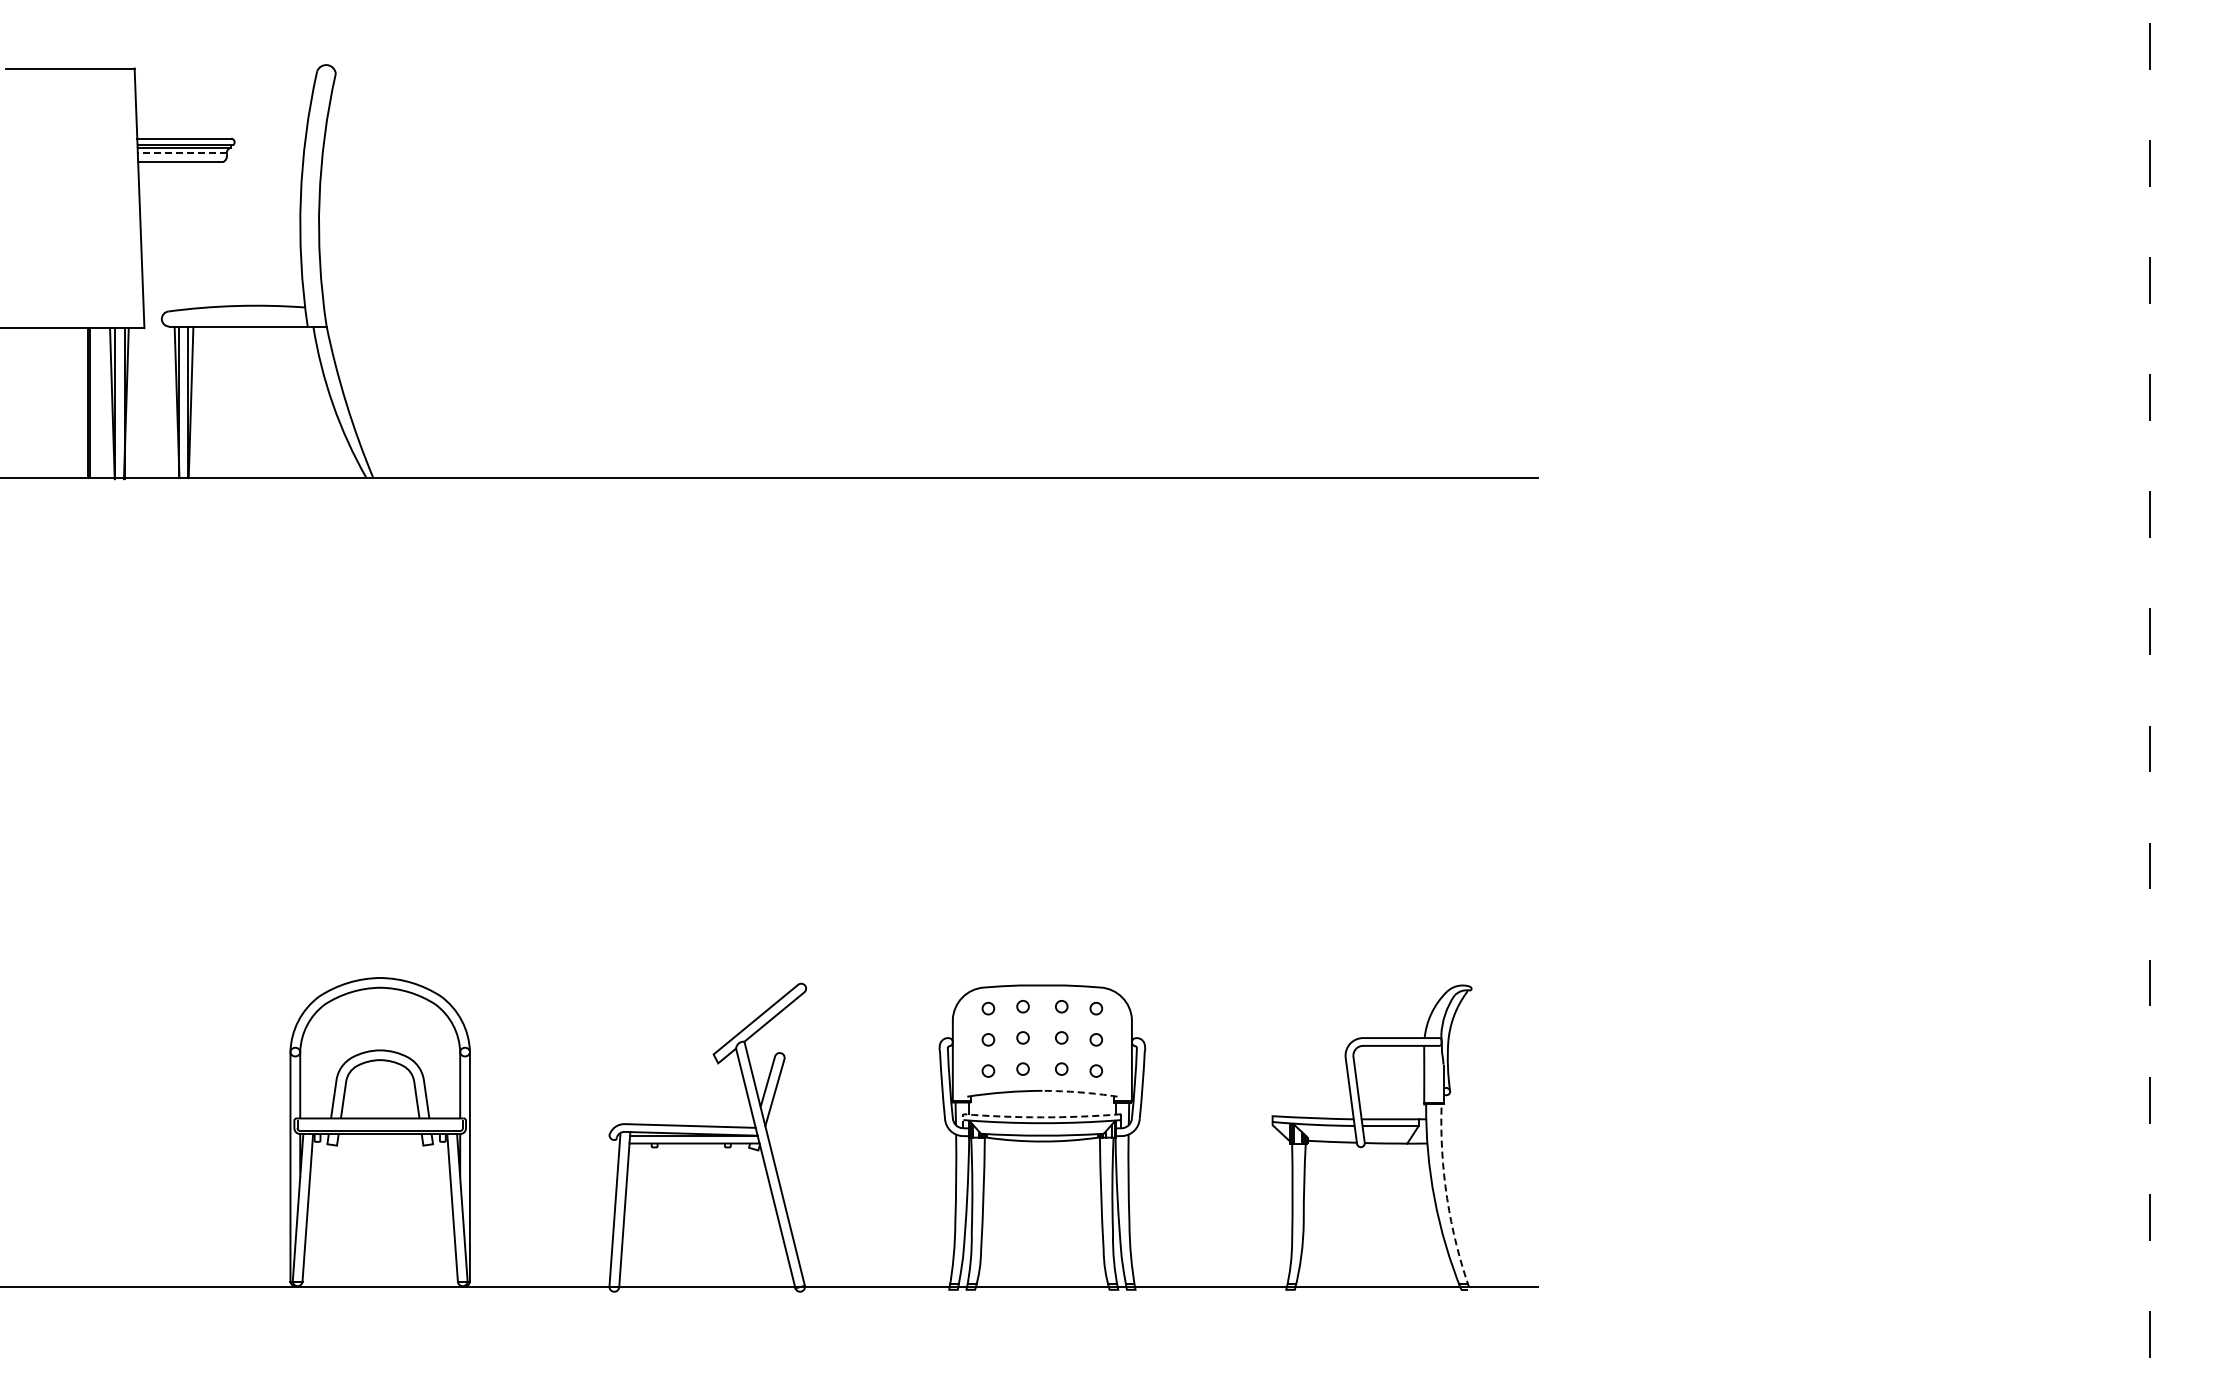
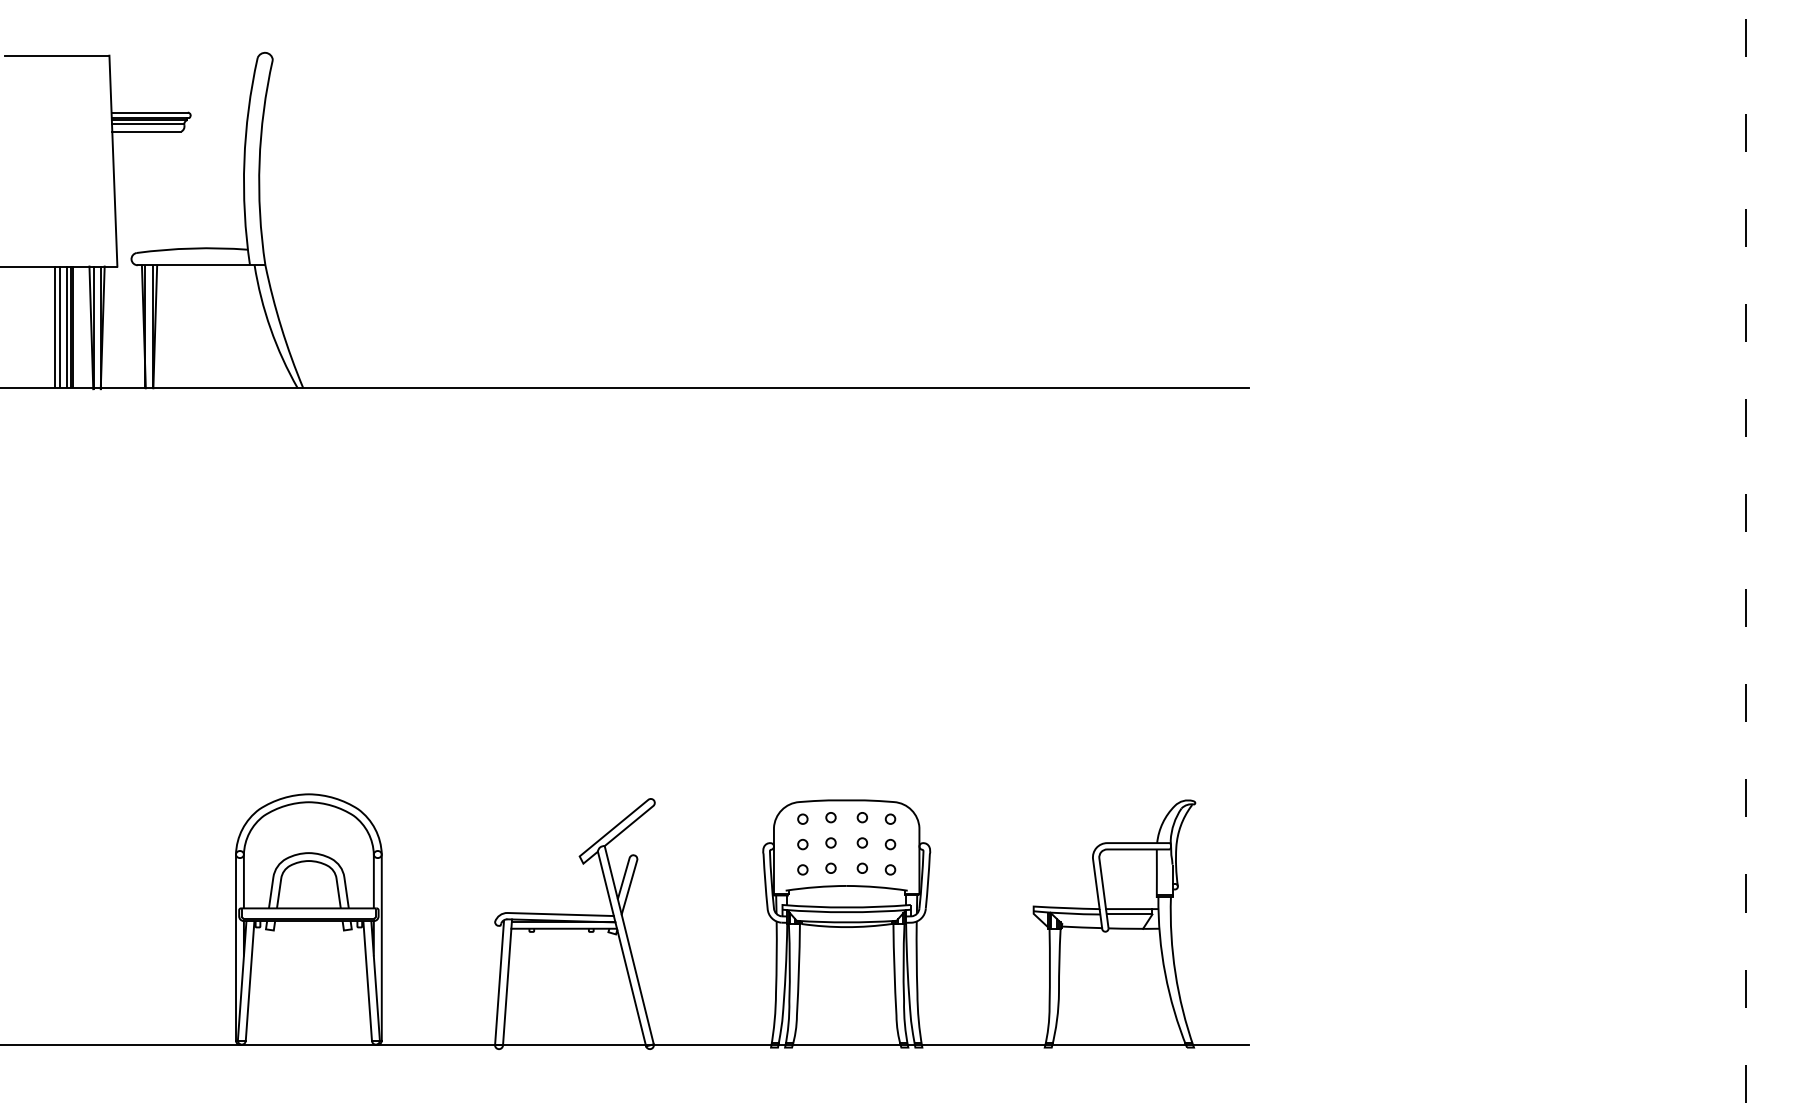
line: (181, 152) -> (147, 123), dashed -> solid
line: (67, 402) -> (54, 326), added
line: (73, 402) -> (59, 326), added
line: (82, 402) -> (67, 326), added
arc: (1080, 1092) -> (877, 887), dashed -> solid
line: (1035, 1117) -> (841, 907), dashed -> solid
line: (1447, 1202) -> (1175, 976), dashed -> solid

